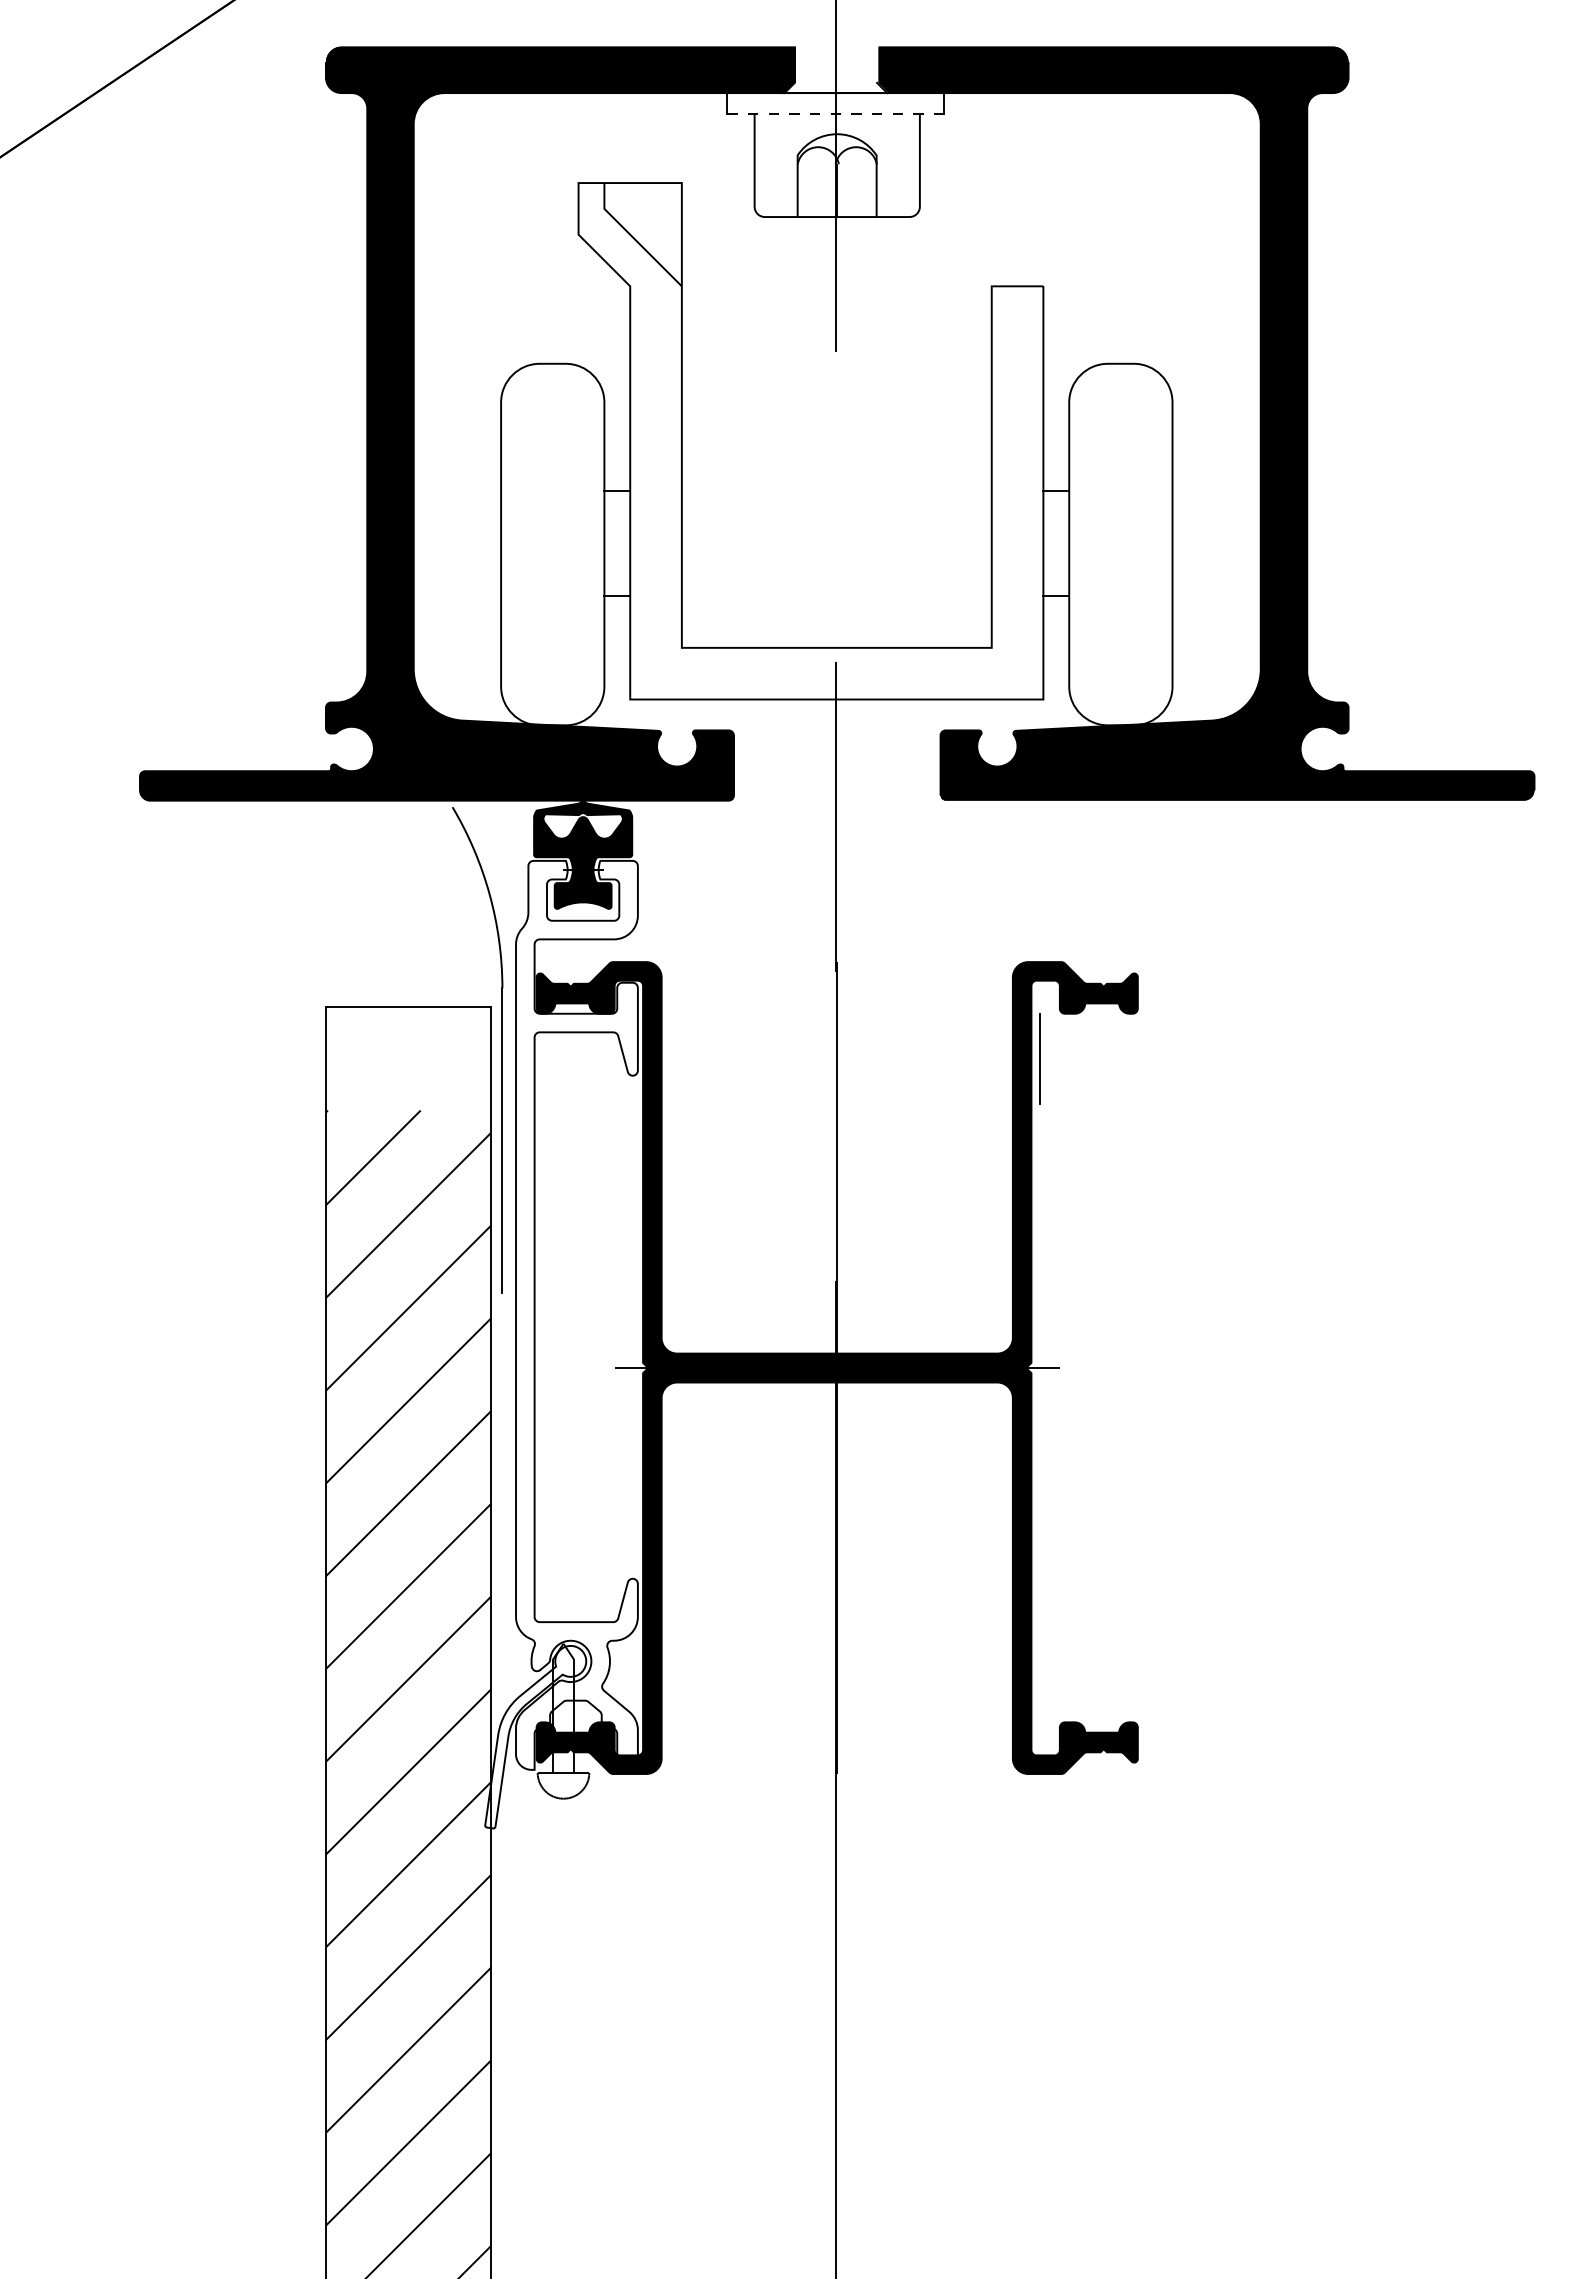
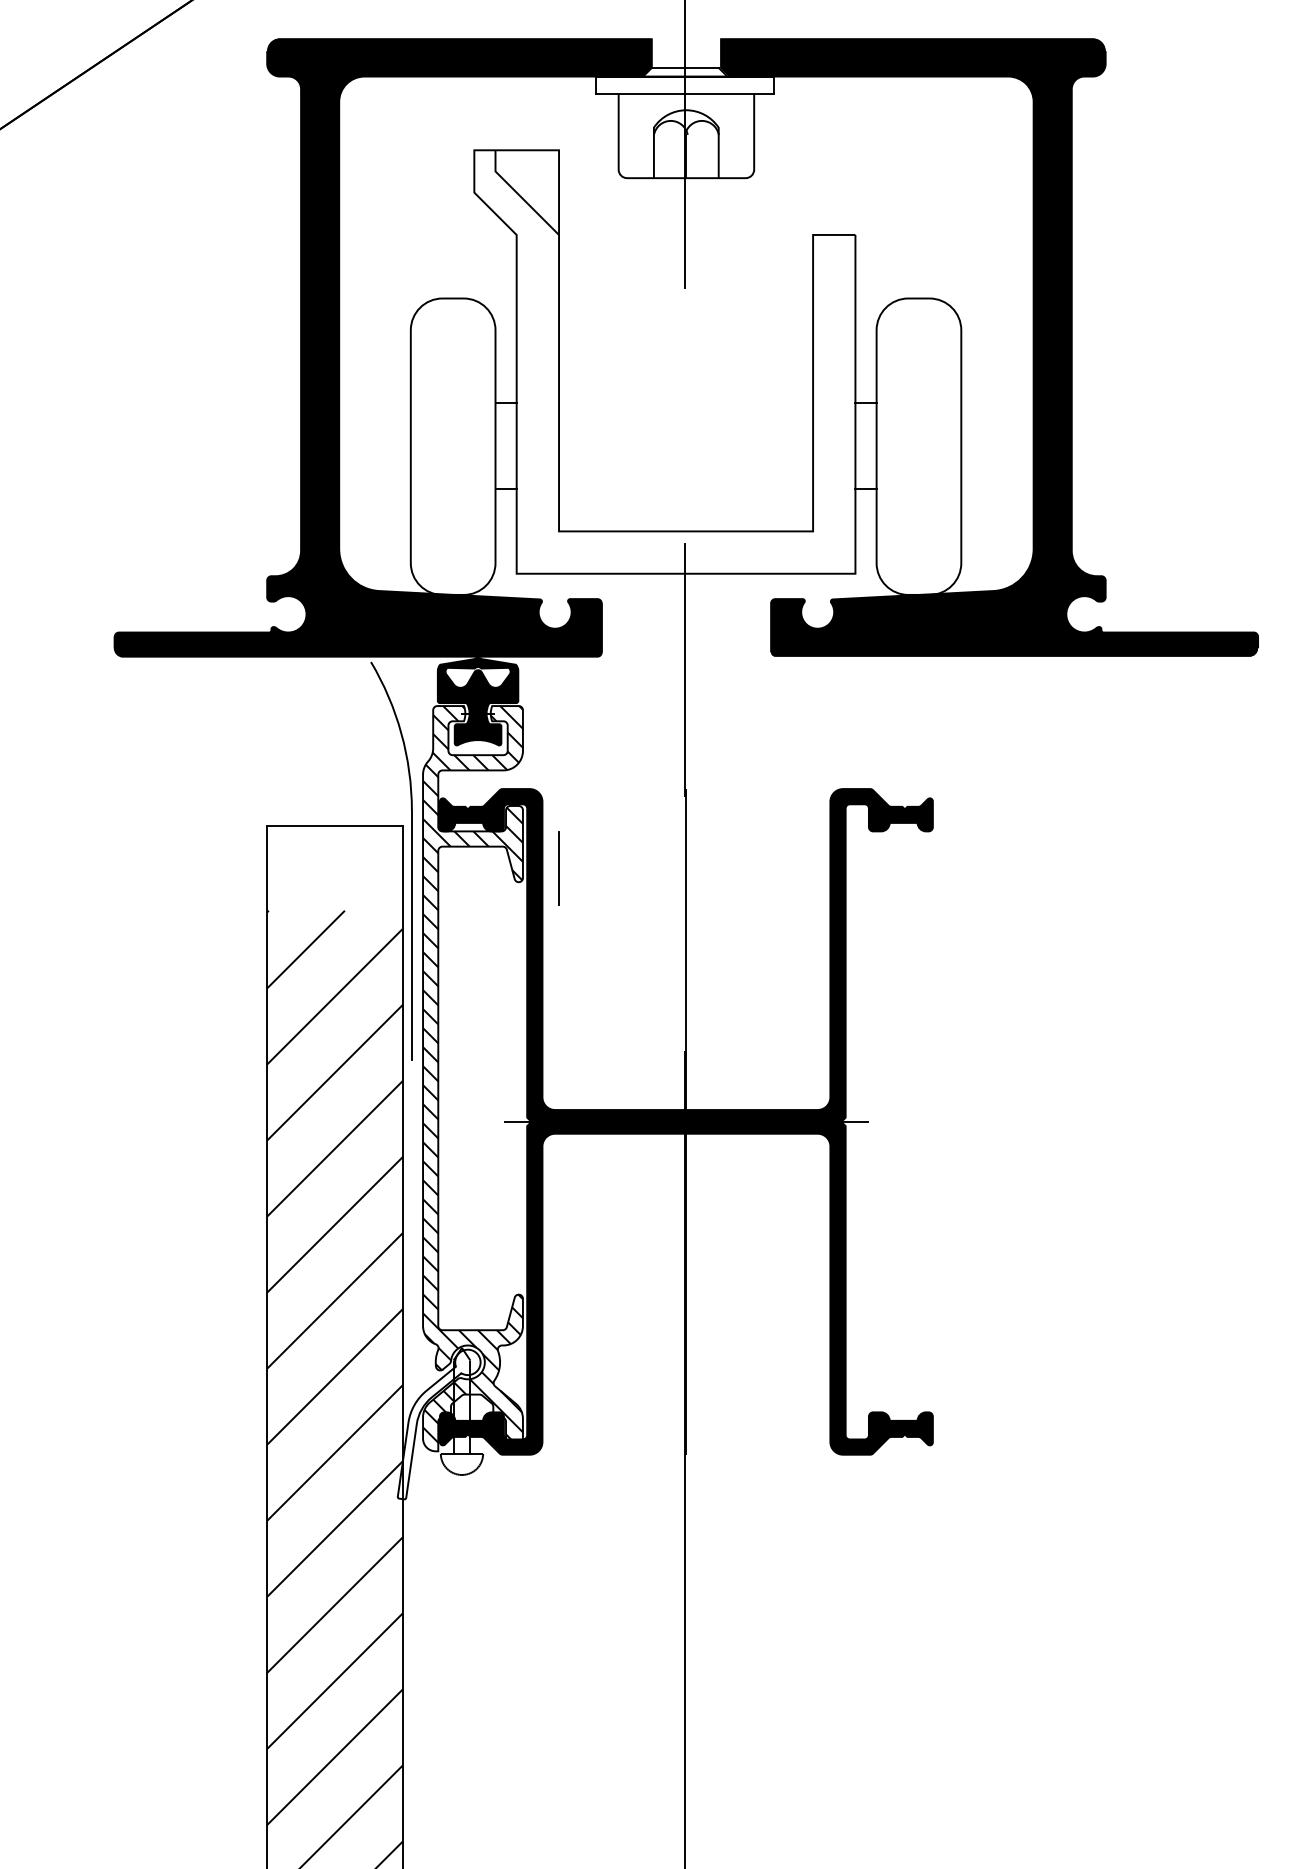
line: (835, 82) -> (684, 67), added
line: (836, 113) -> (685, 93), dashed -> solid
line: (1039, 1058) -> (558, 868), moved
hatch: (576, 1309) -> (472, 1073), added

